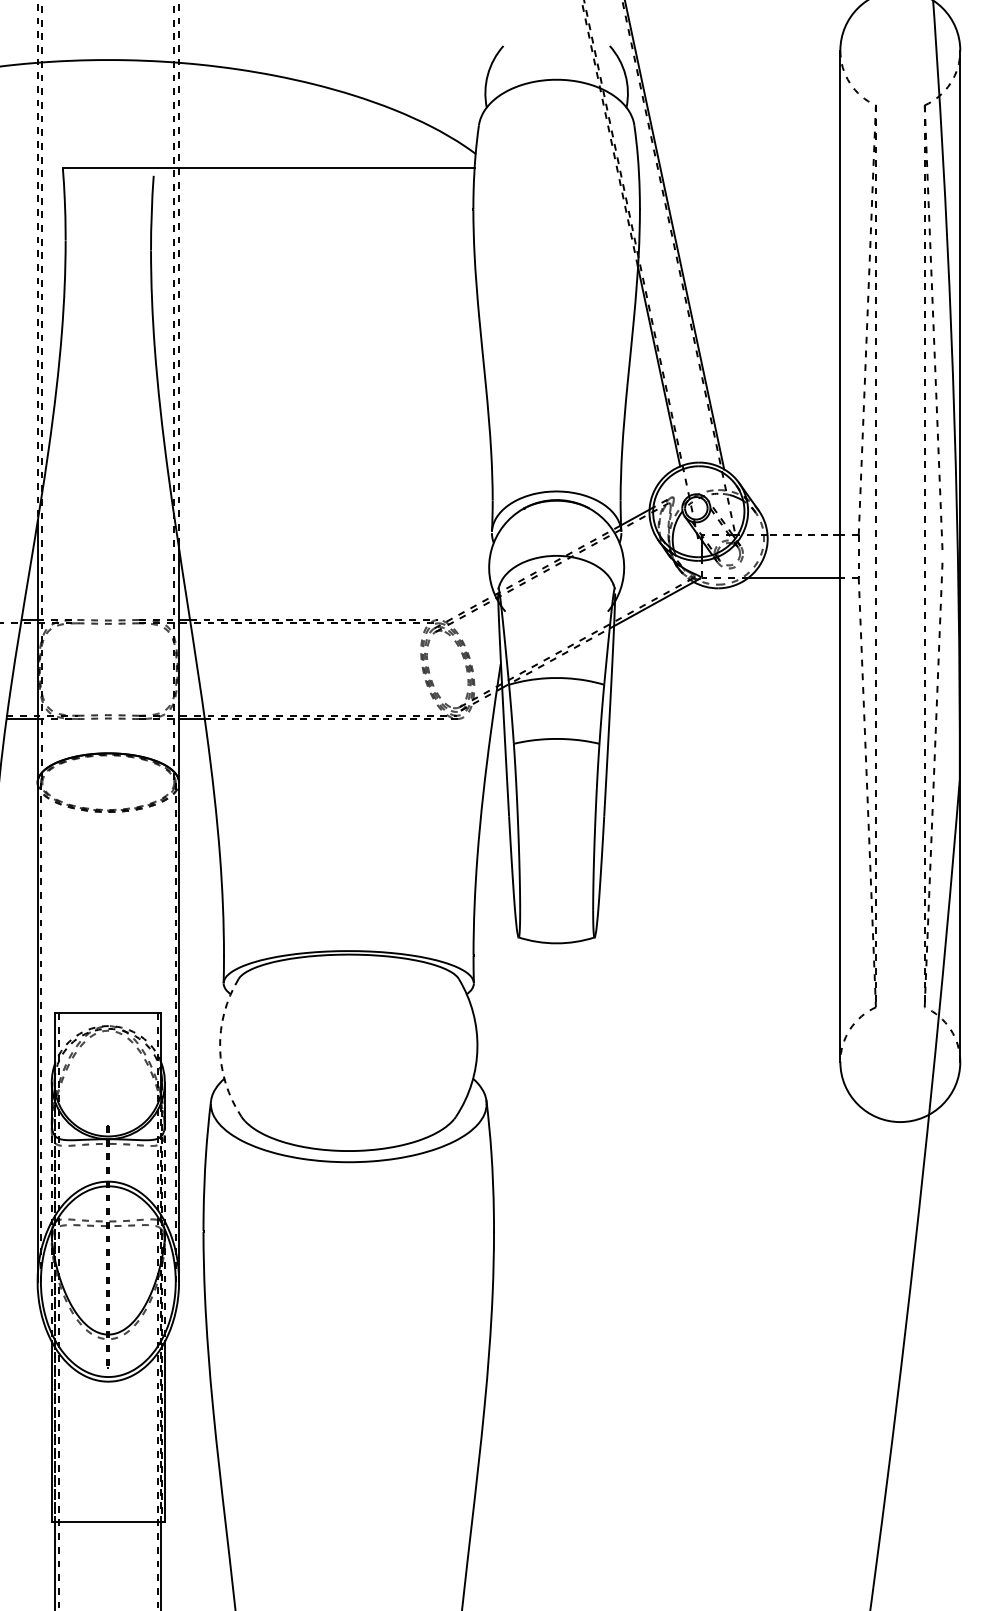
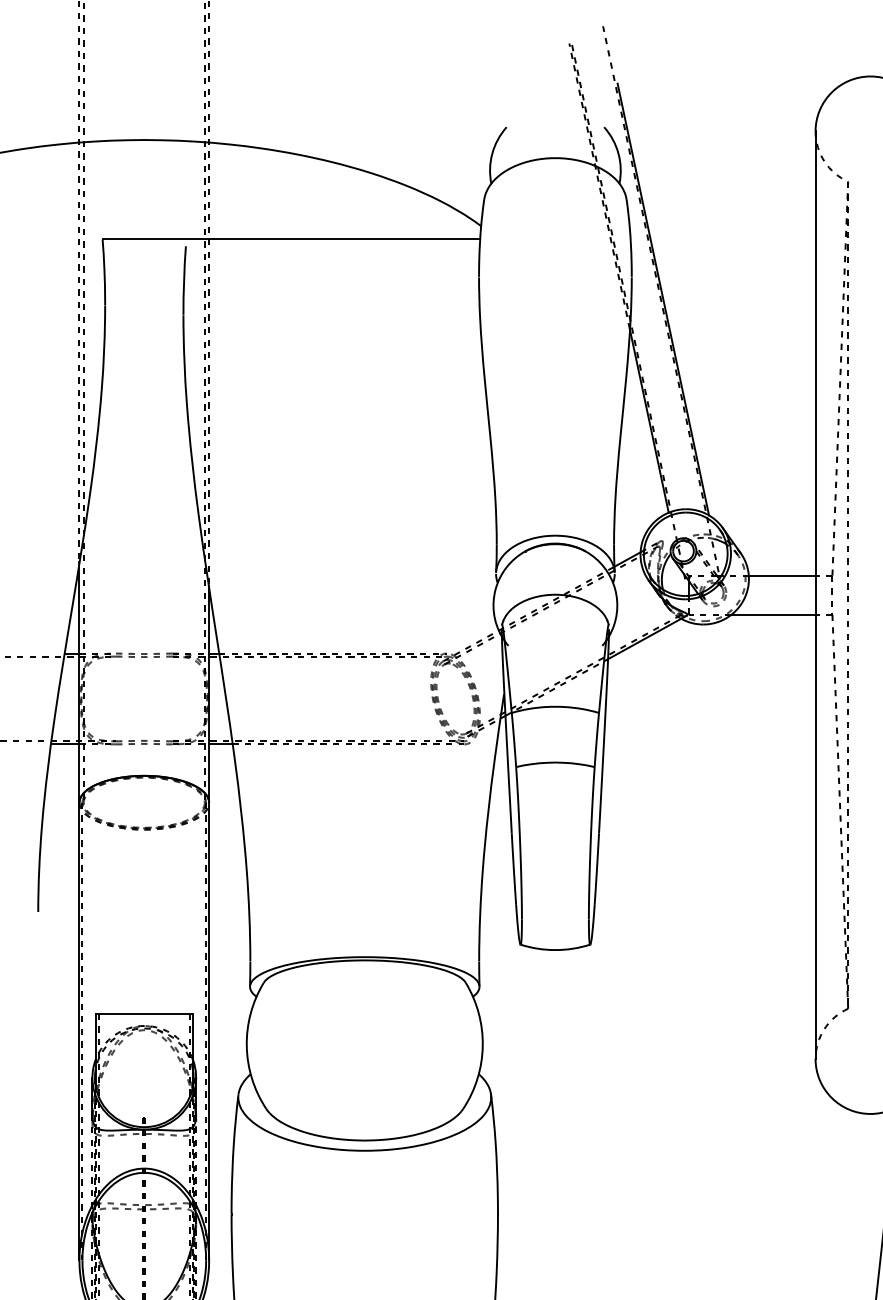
line: (803, 535) -> (781, 576), dashed -> solid
arc: (220, 1048) -> (247, 1046), dashed -> solid

